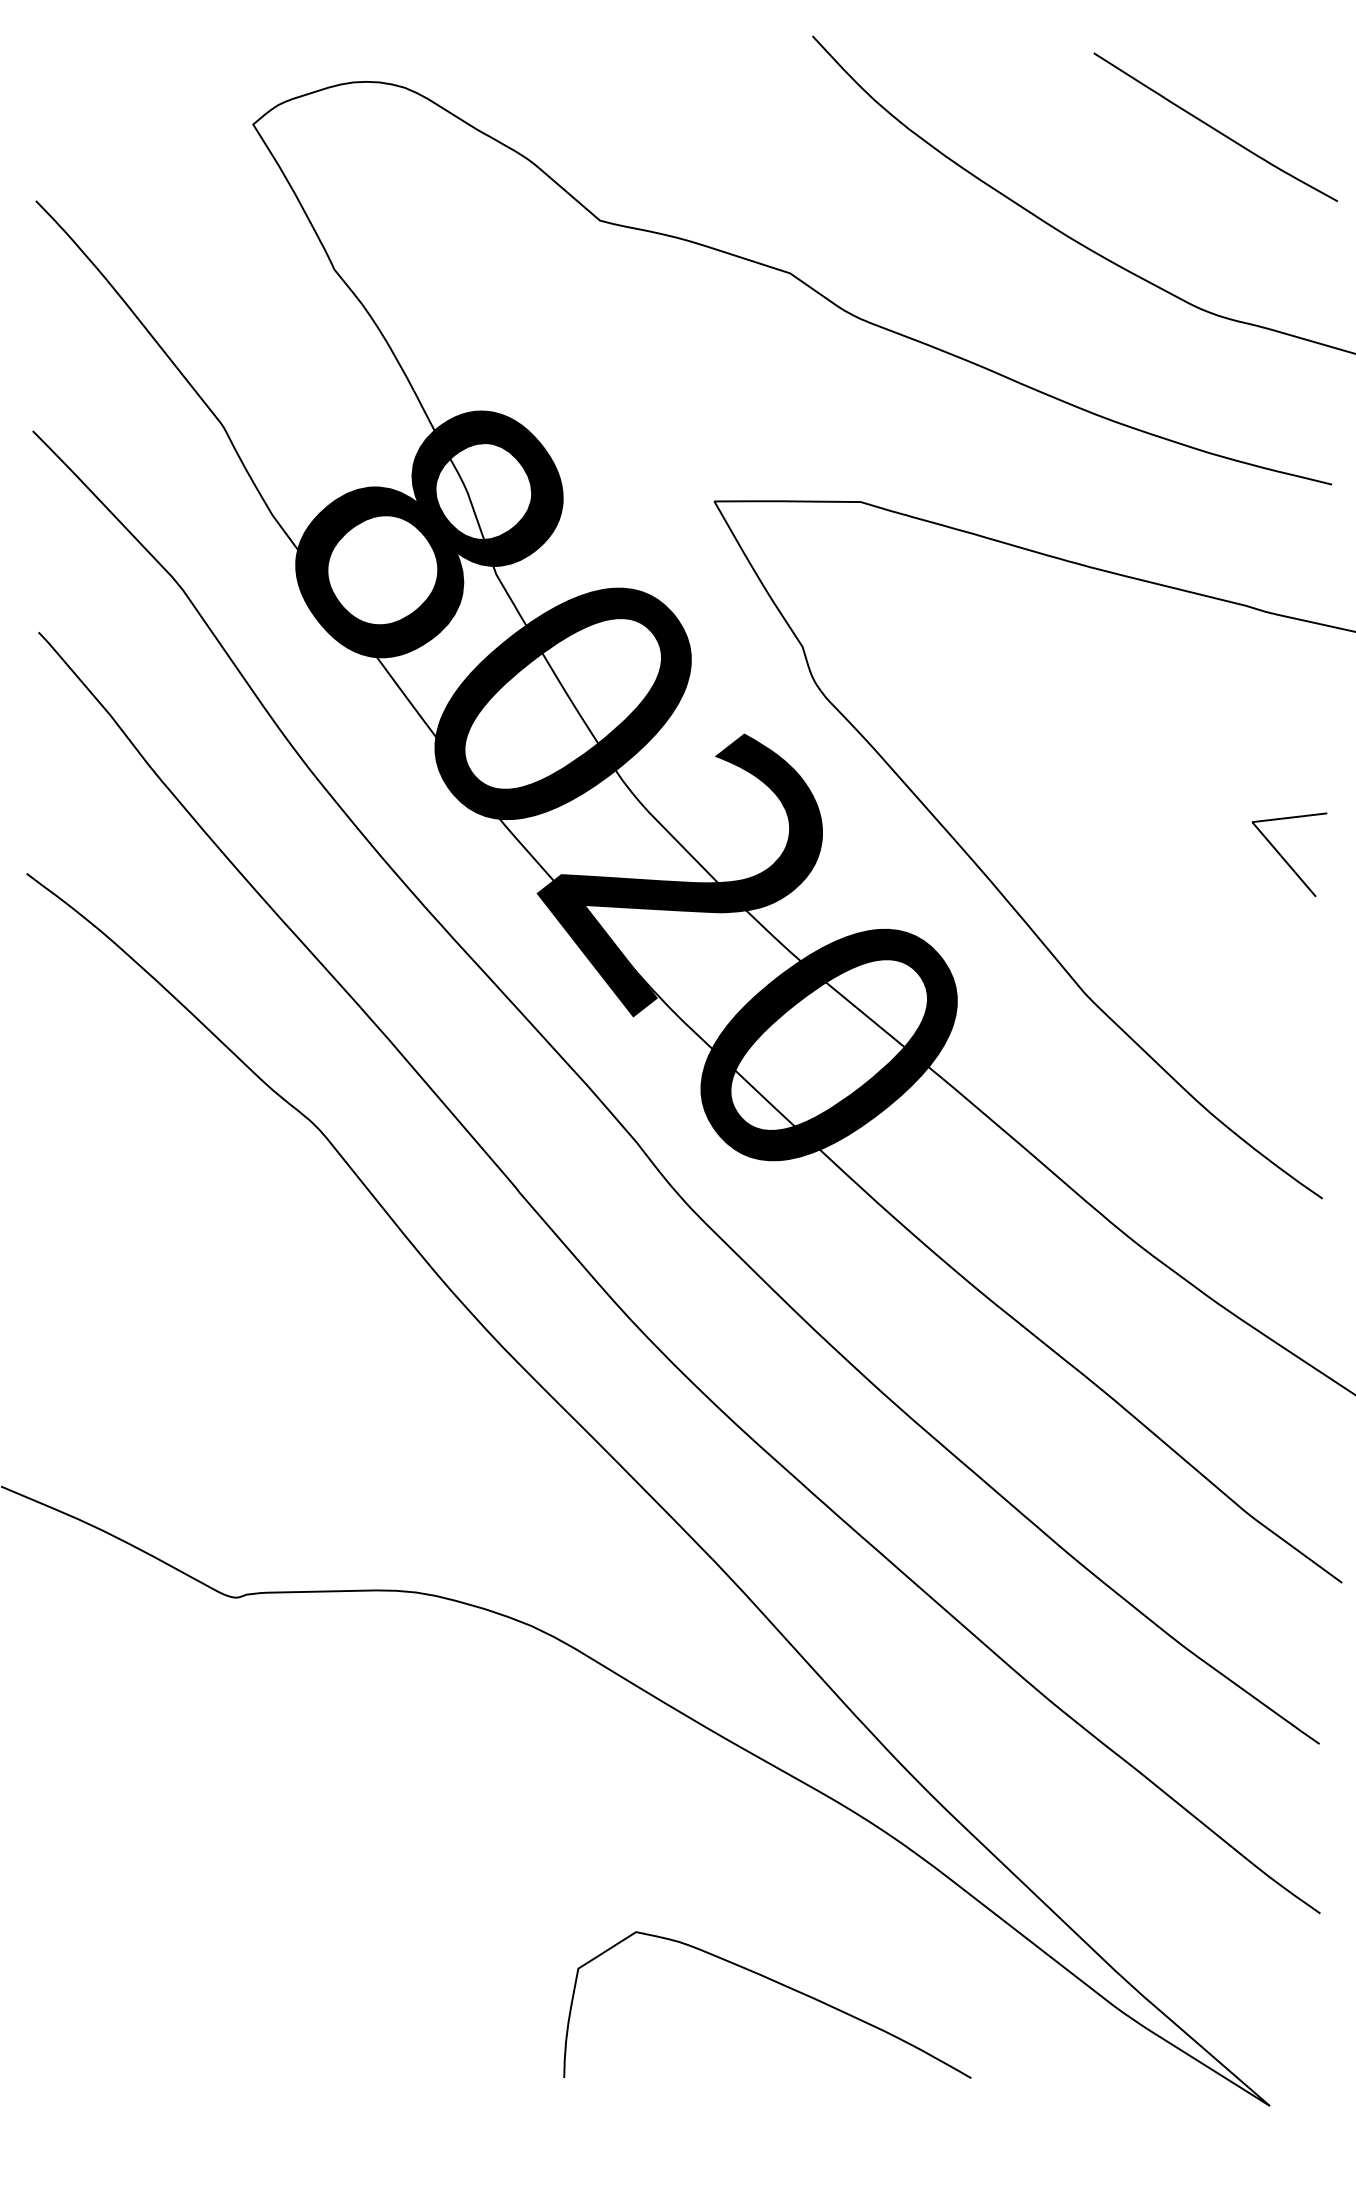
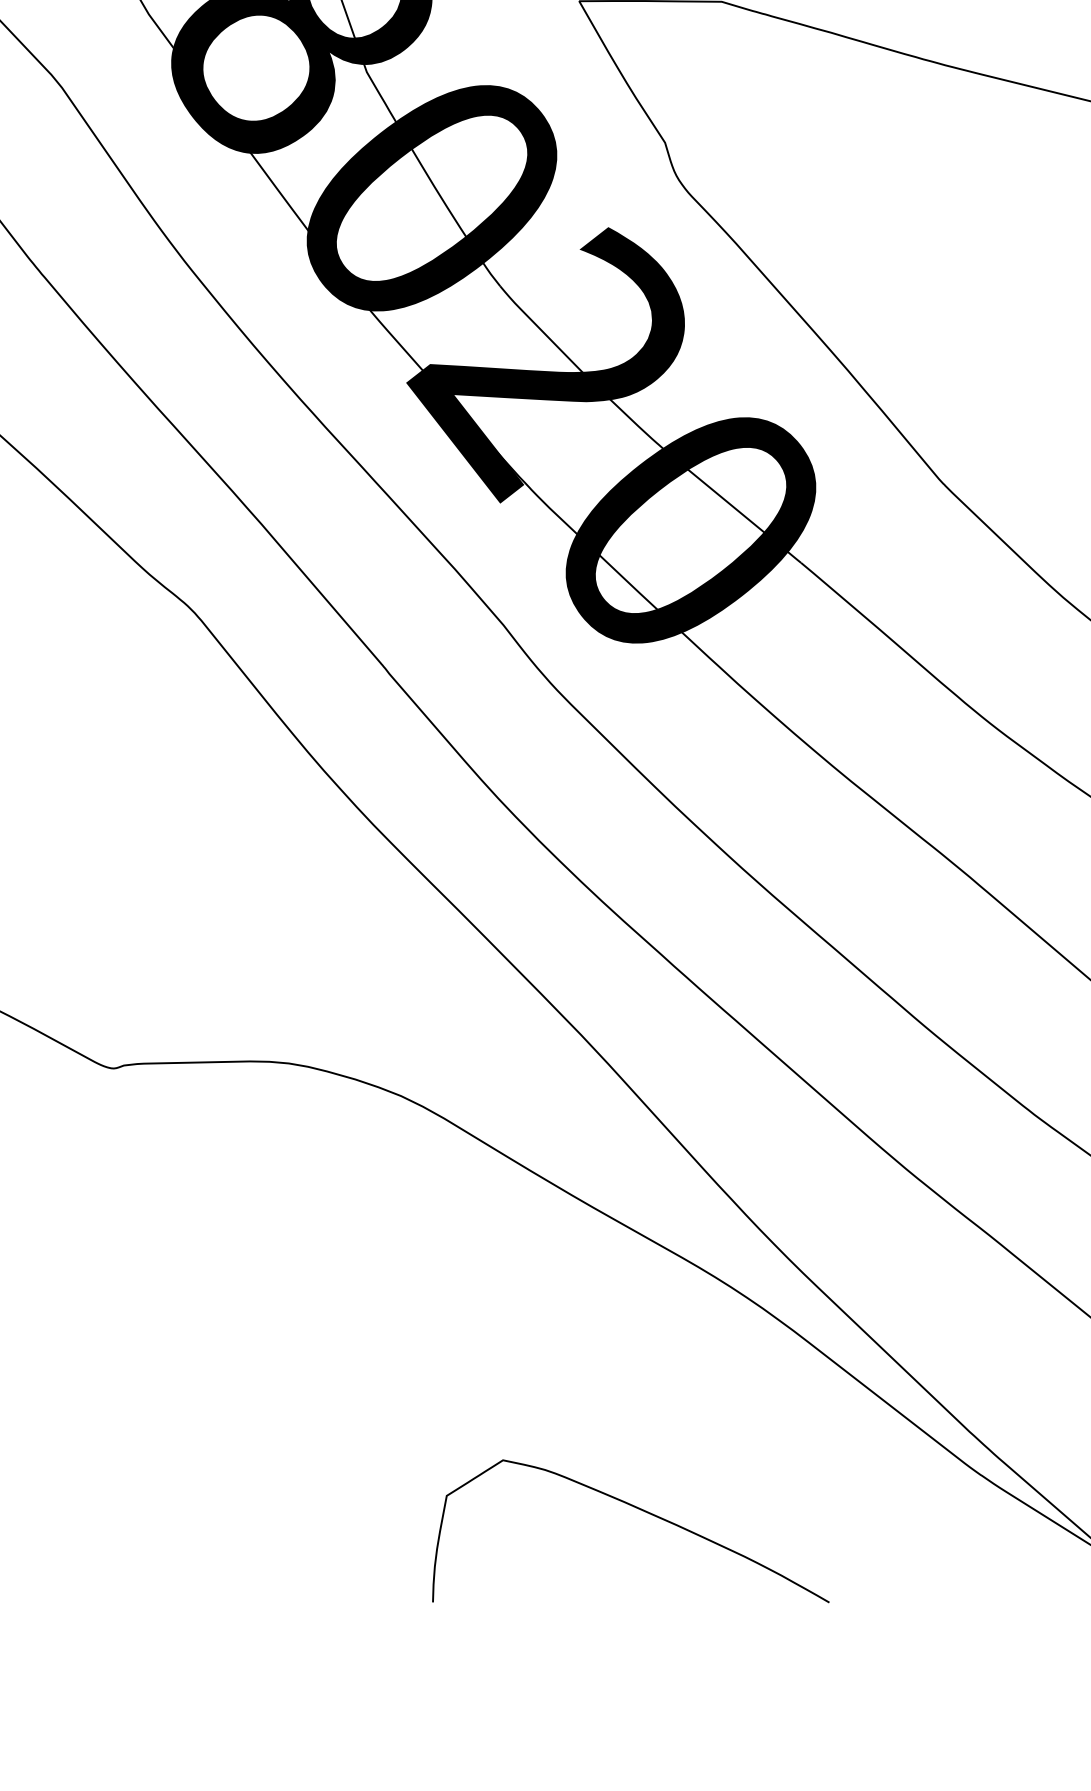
curve: (774, 1982) -> (637, 1509), moved

